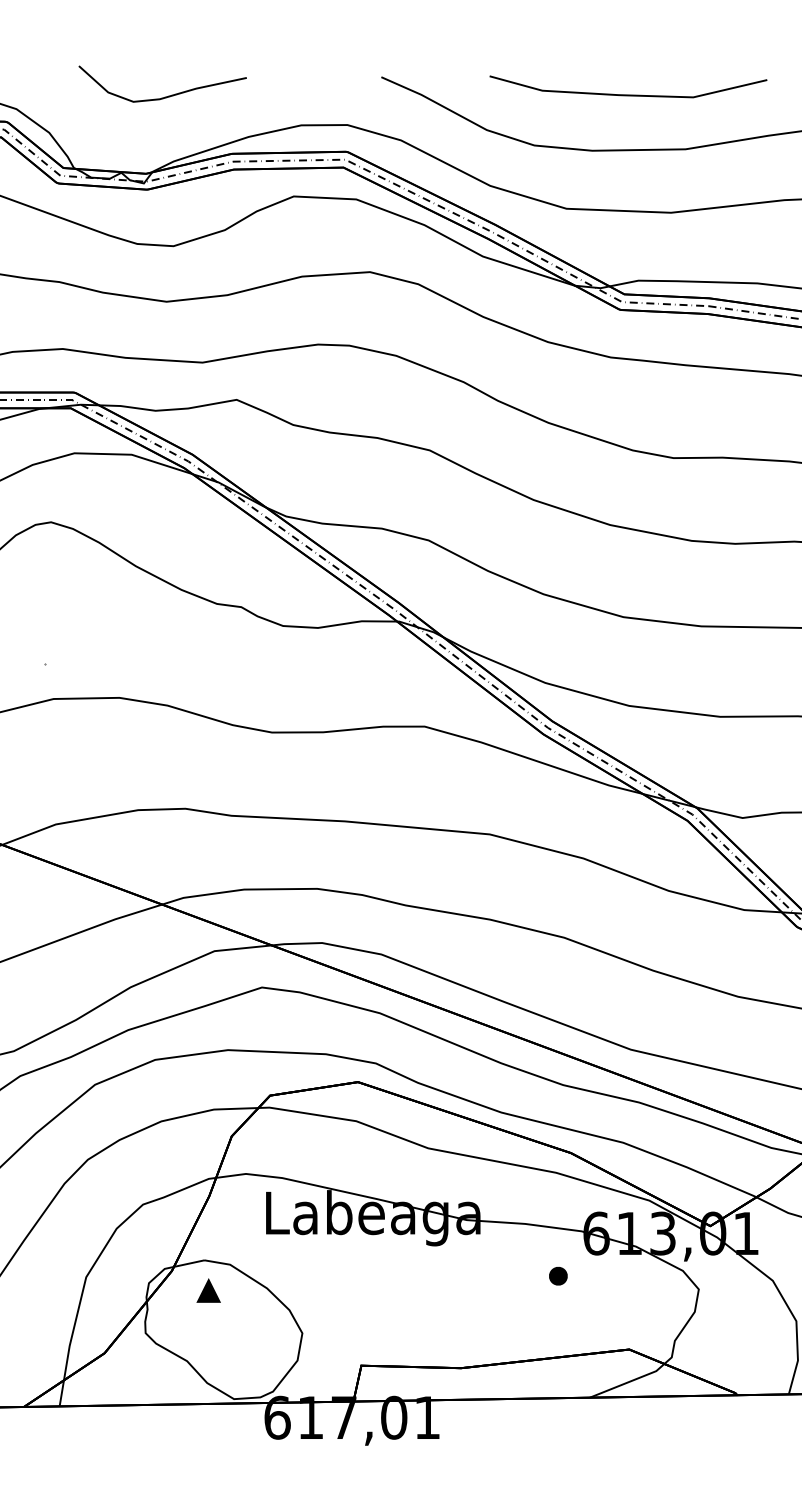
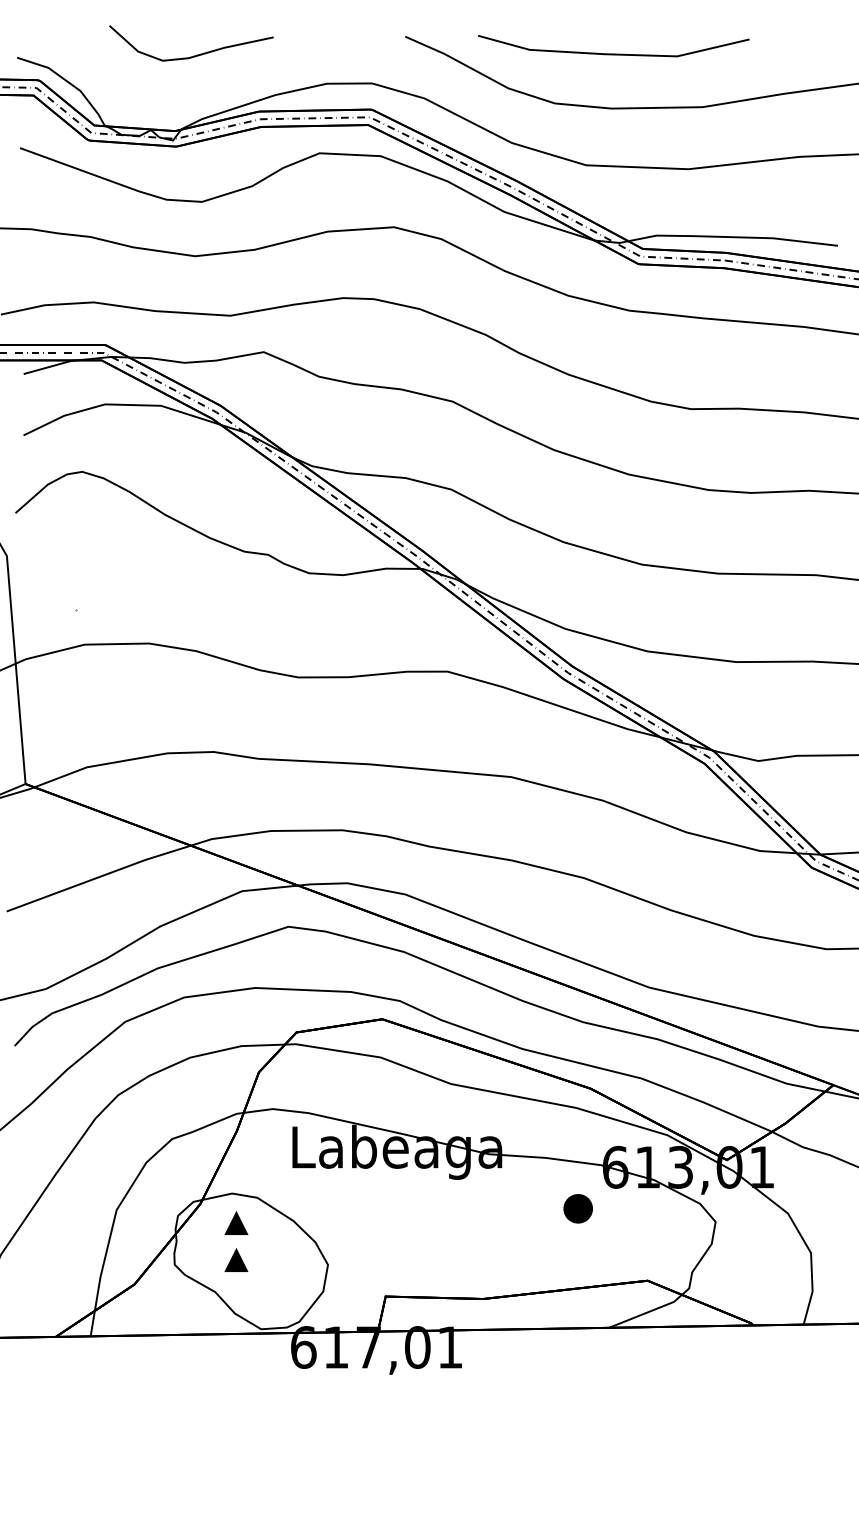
line: (628, 94) -> (613, 53), moved
part: (558, 1276) -> (578, 1209), size x1.6
part: (208, 1327) -> (236, 1259), added

